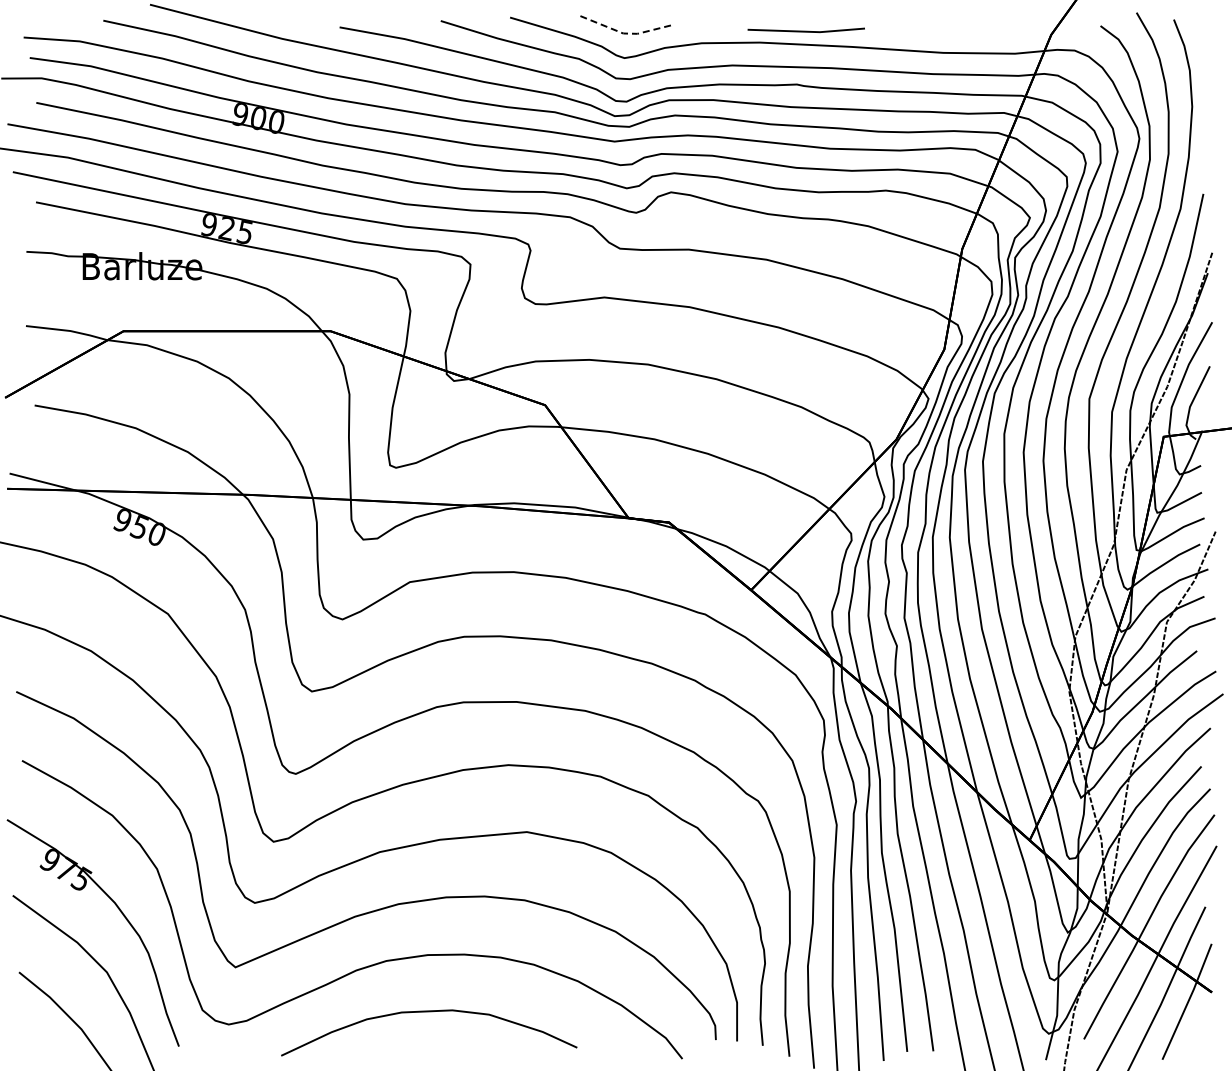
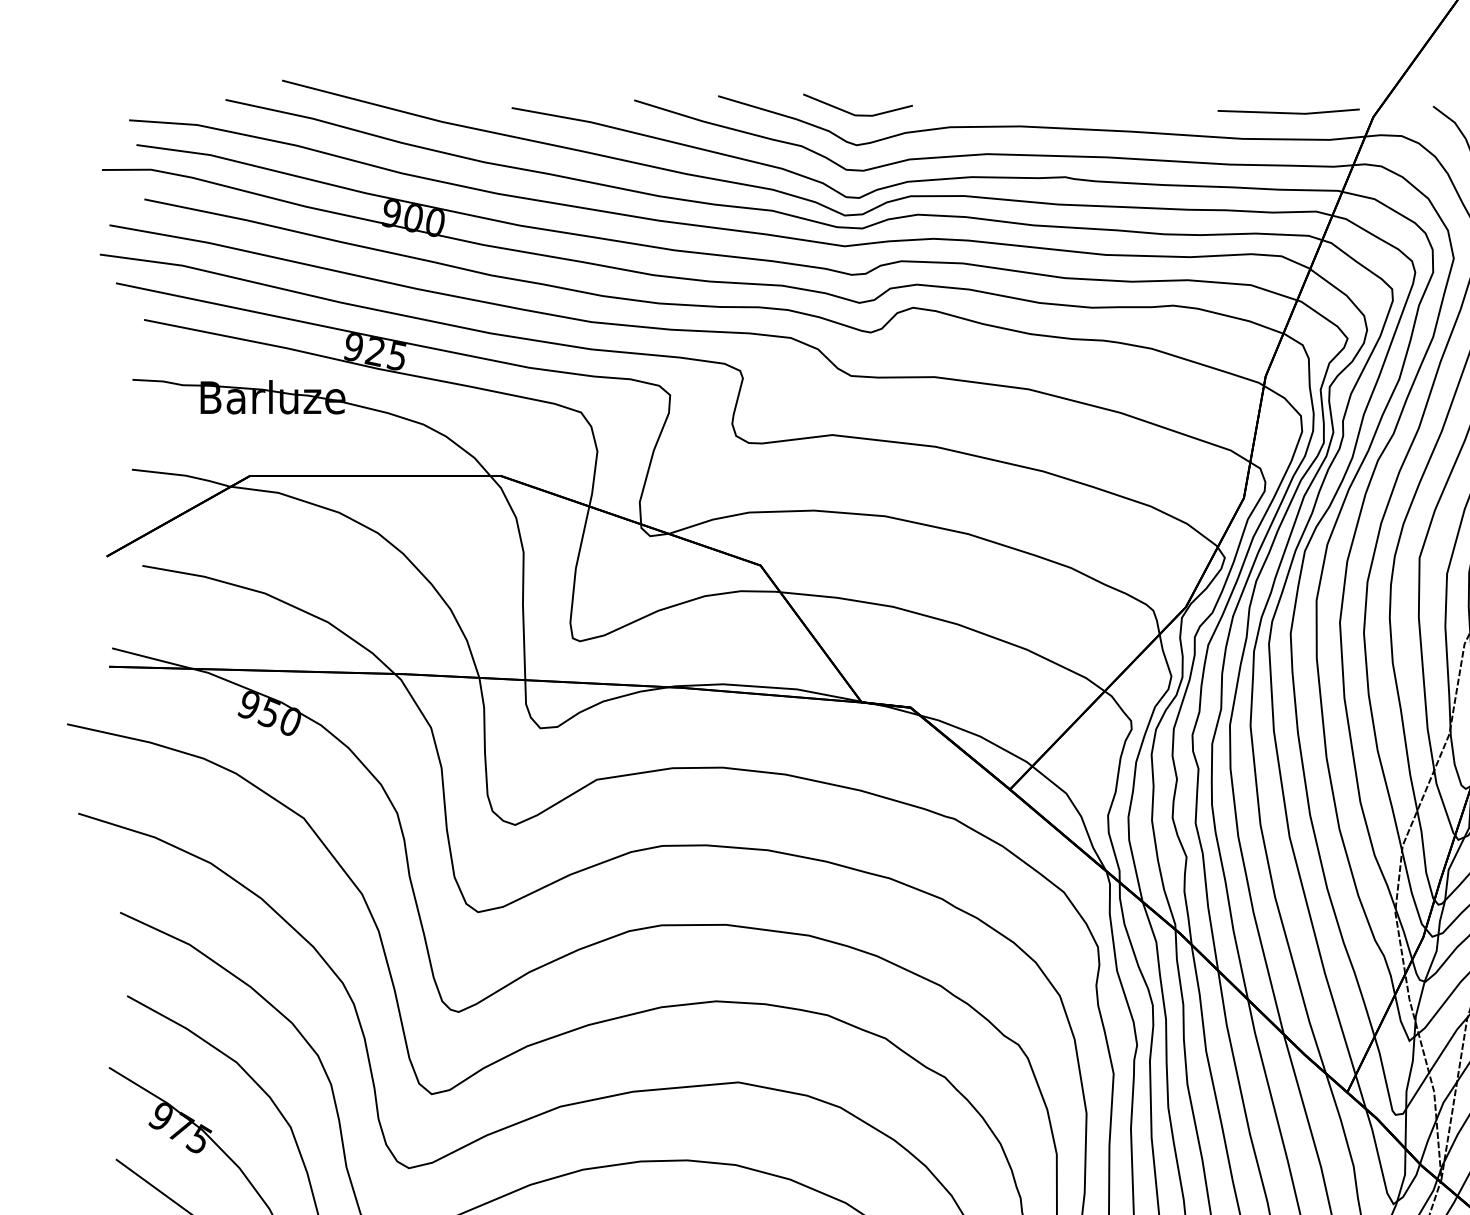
line: (805, 30) -> (1287, 111), moved
line: (625, 33) -> (857, 115), dashed -> solid

